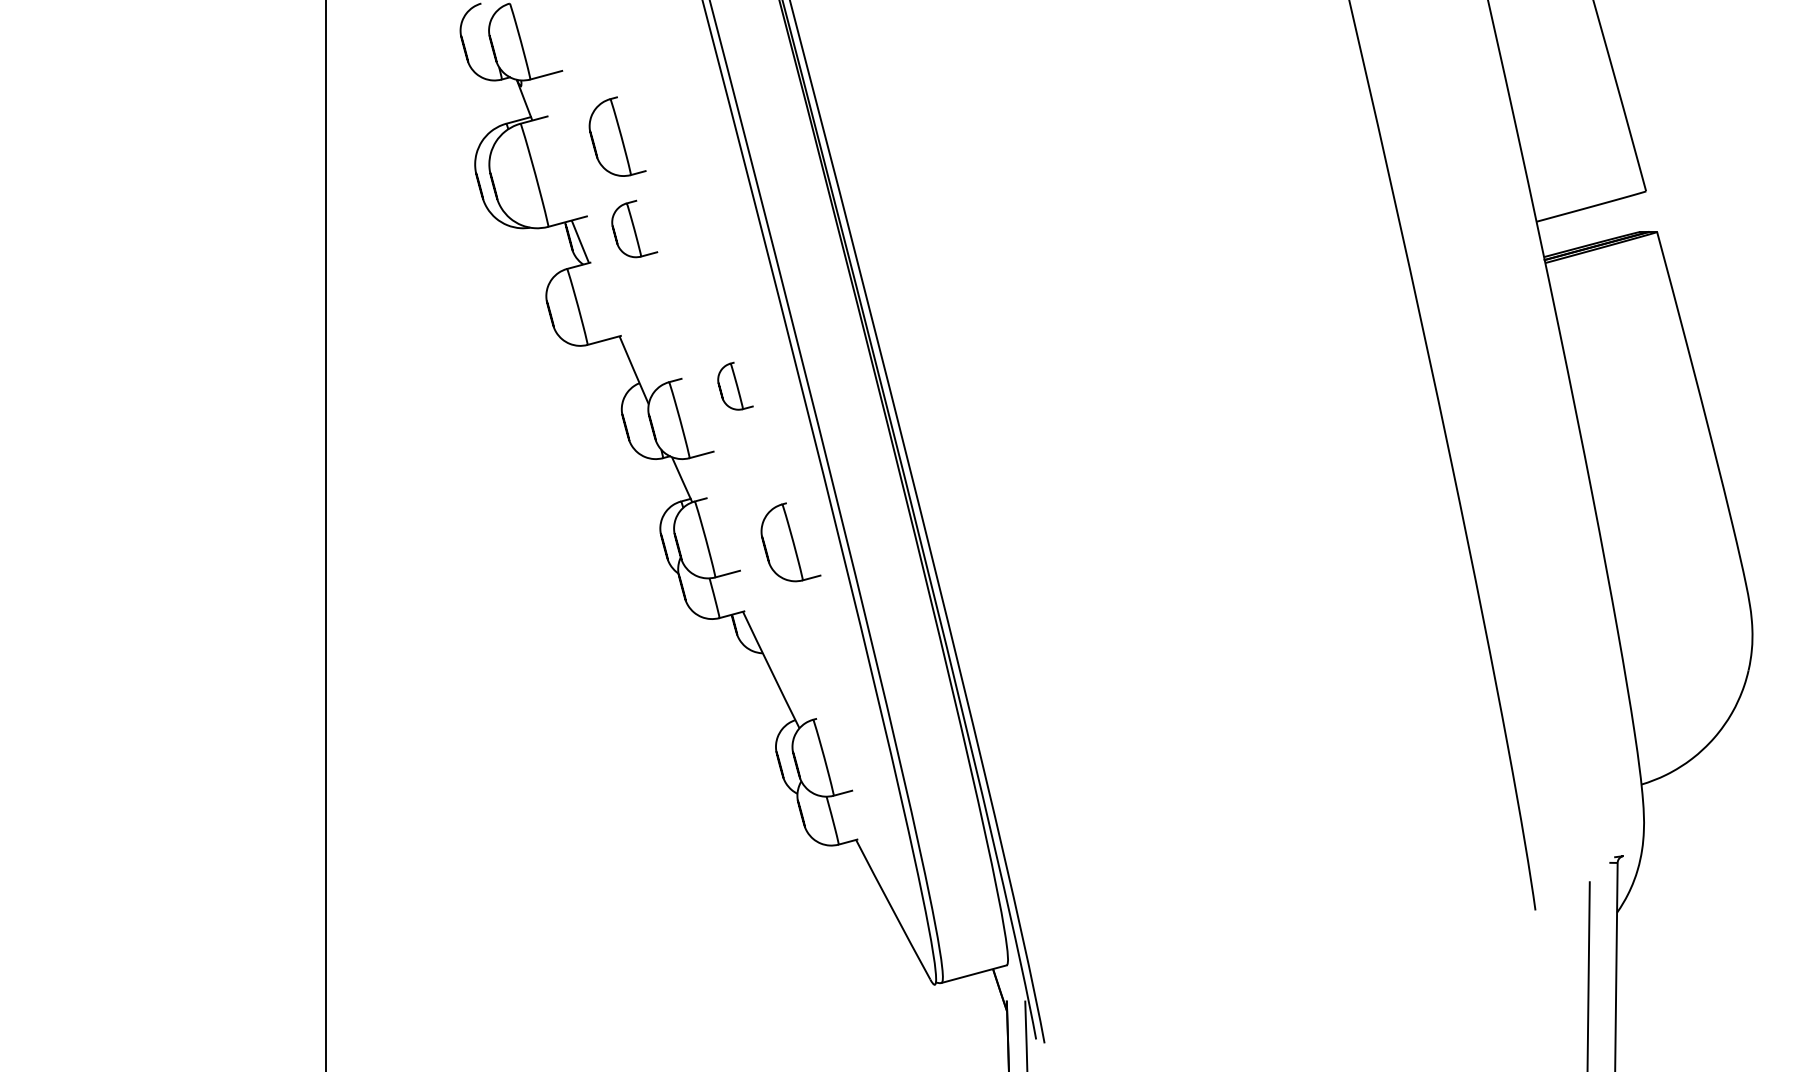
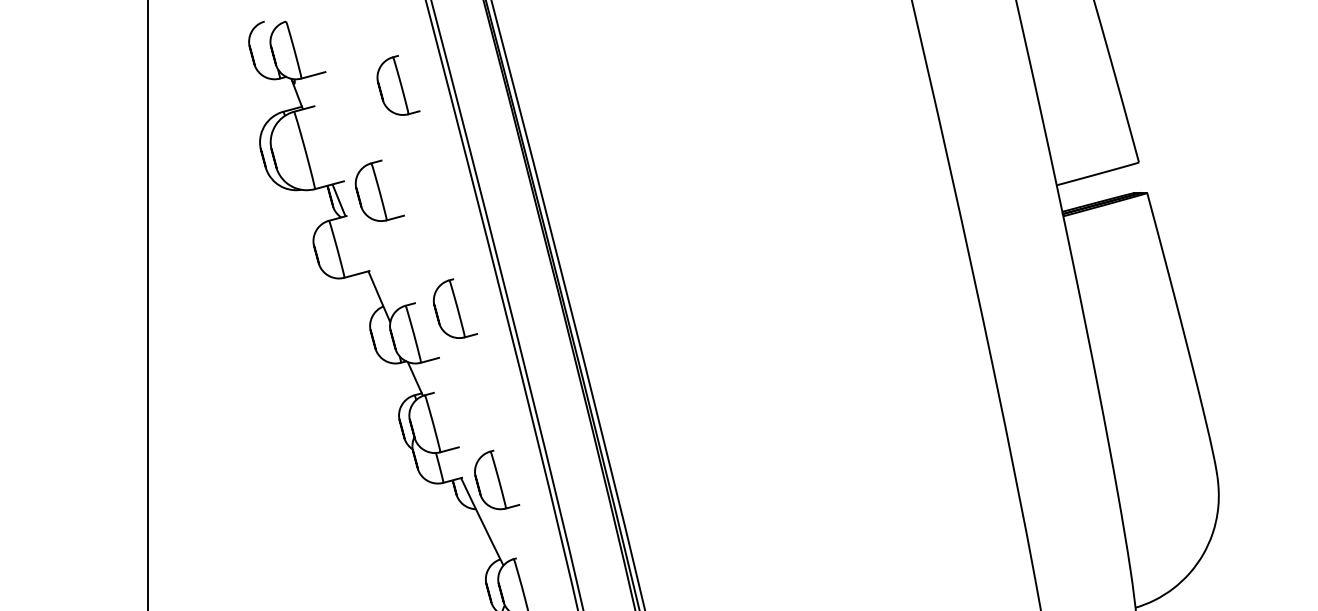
part: (617, 136) -> (398, 85), moved
part: (634, 228) -> (379, 190), size x1.43
part: (735, 386) -> (455, 308), size x1.67
part: (790, 542) -> (496, 480), moved

